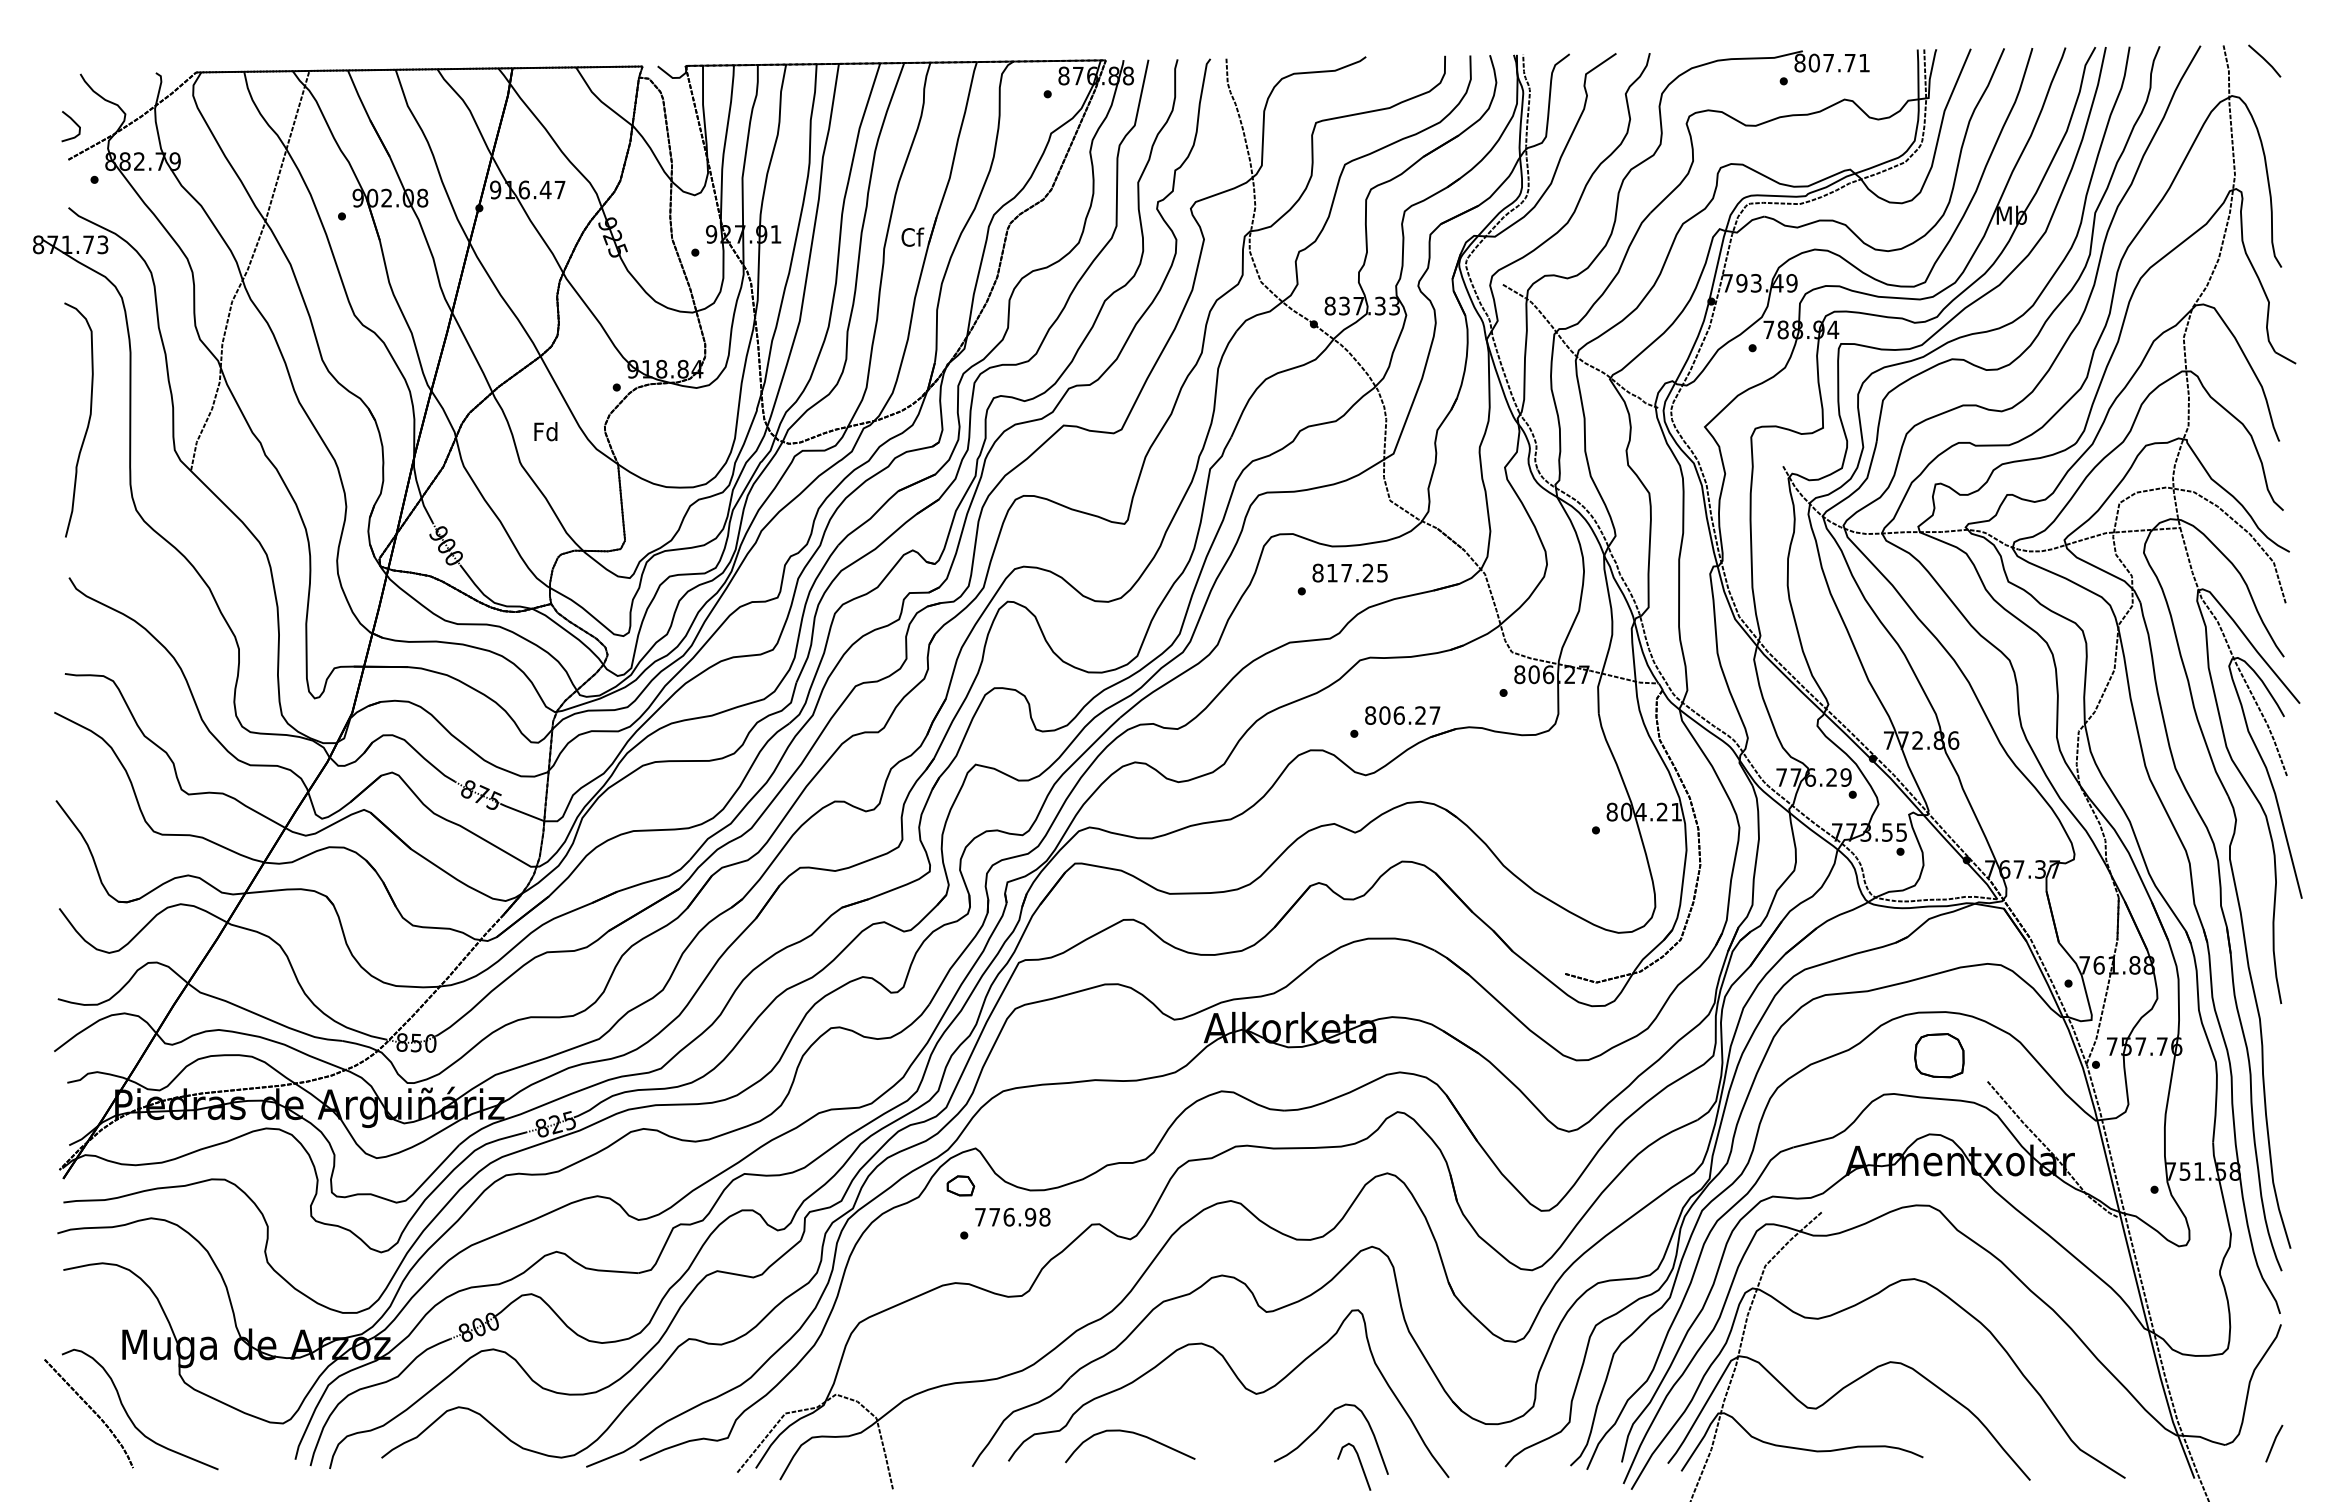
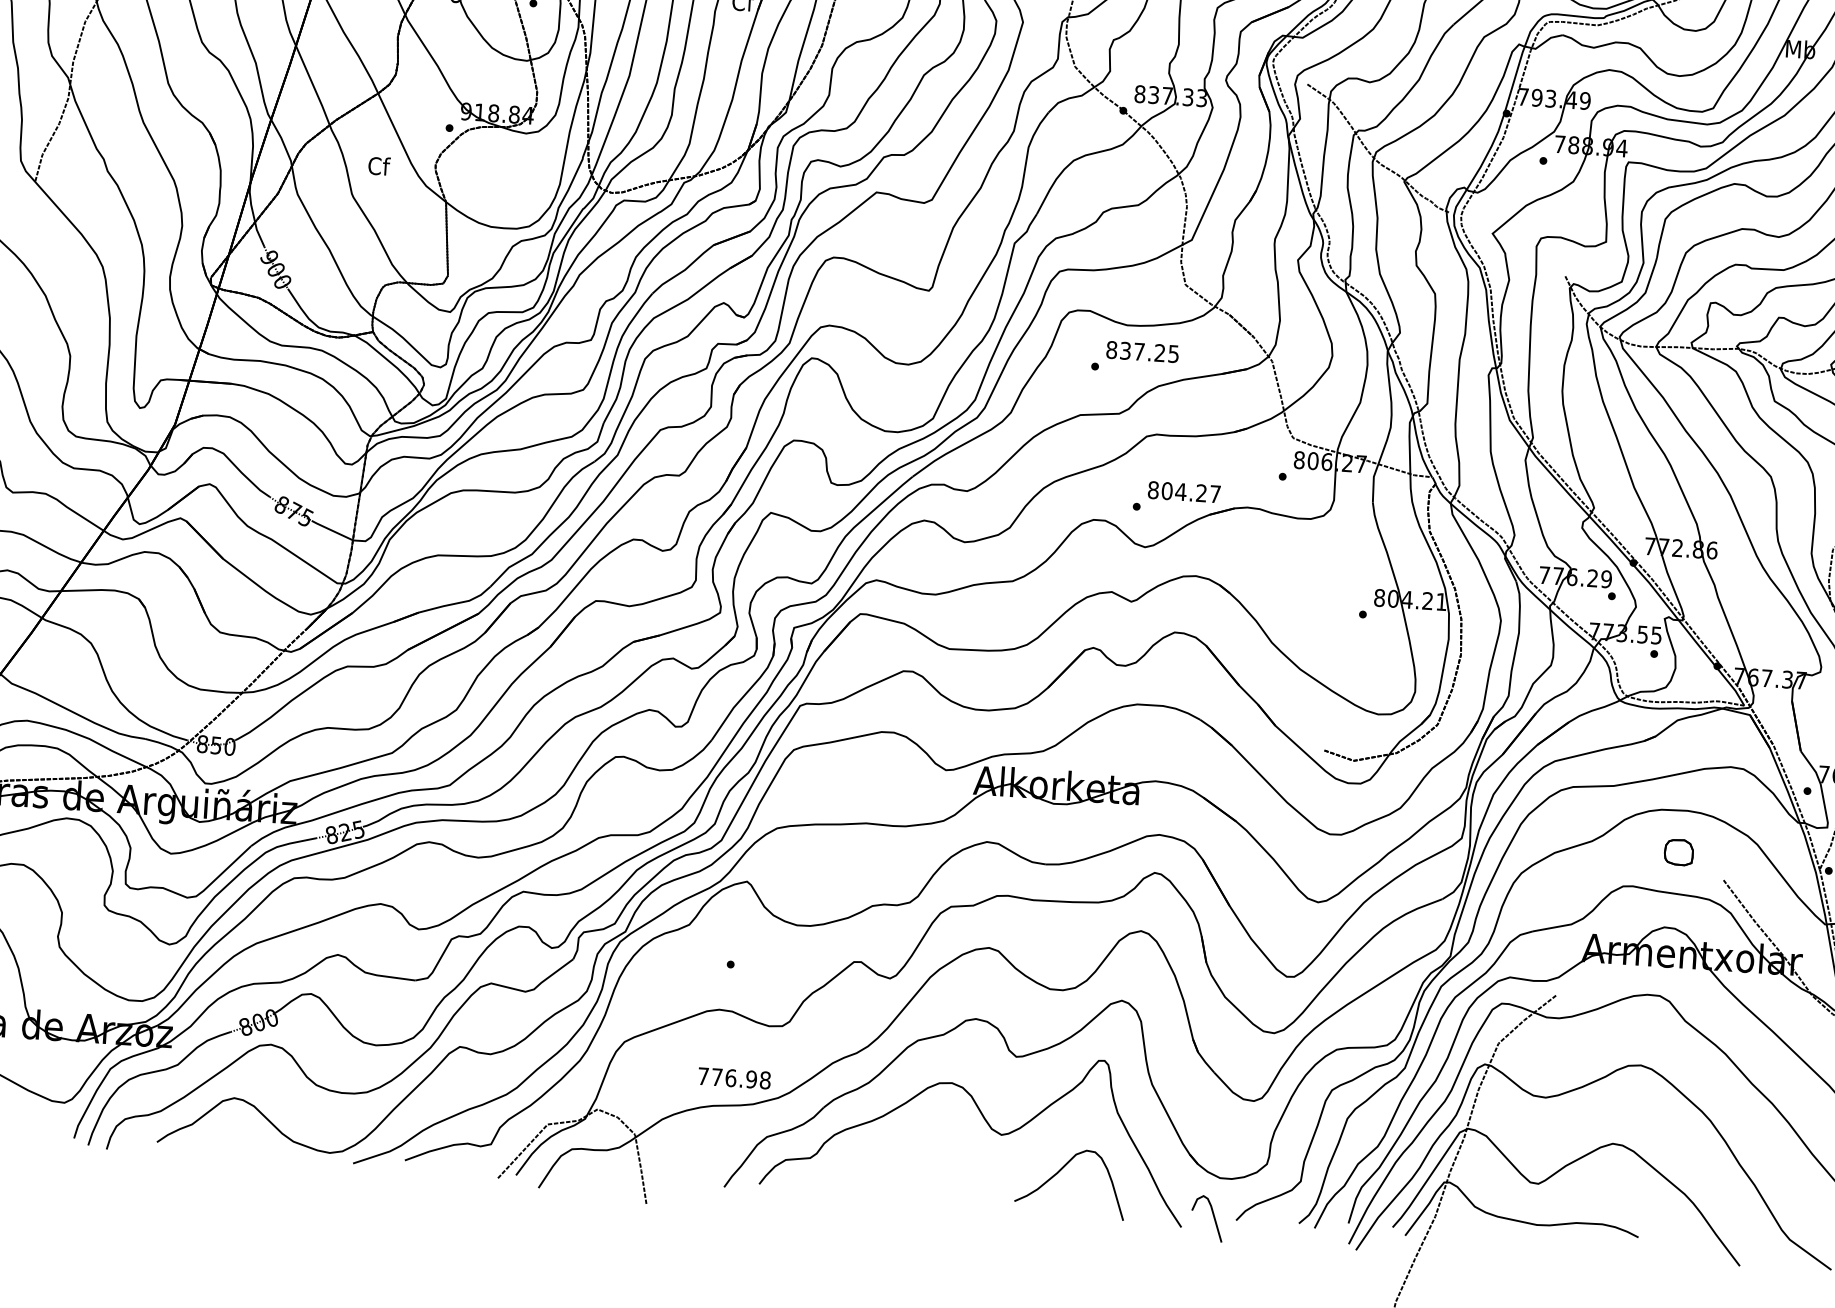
text: (546, 431) -> (379, 166), Fd -> Cf
text: (1332, 572) -> (1125, 350), 817.25 -> 837.25
text: (1399, 715) -> (1181, 491), 806.27 -> 804.27
part: (1939, 1055) -> (1679, 852), size x0.6
part: (960, 1185) -> (730, 916), removed
text: (1012, 1216) -> (734, 1077), moved
curve: (1130, 1433) -> (878, 1165), removed
curve: (1359, 1463) -> (1212, 1215), moved

